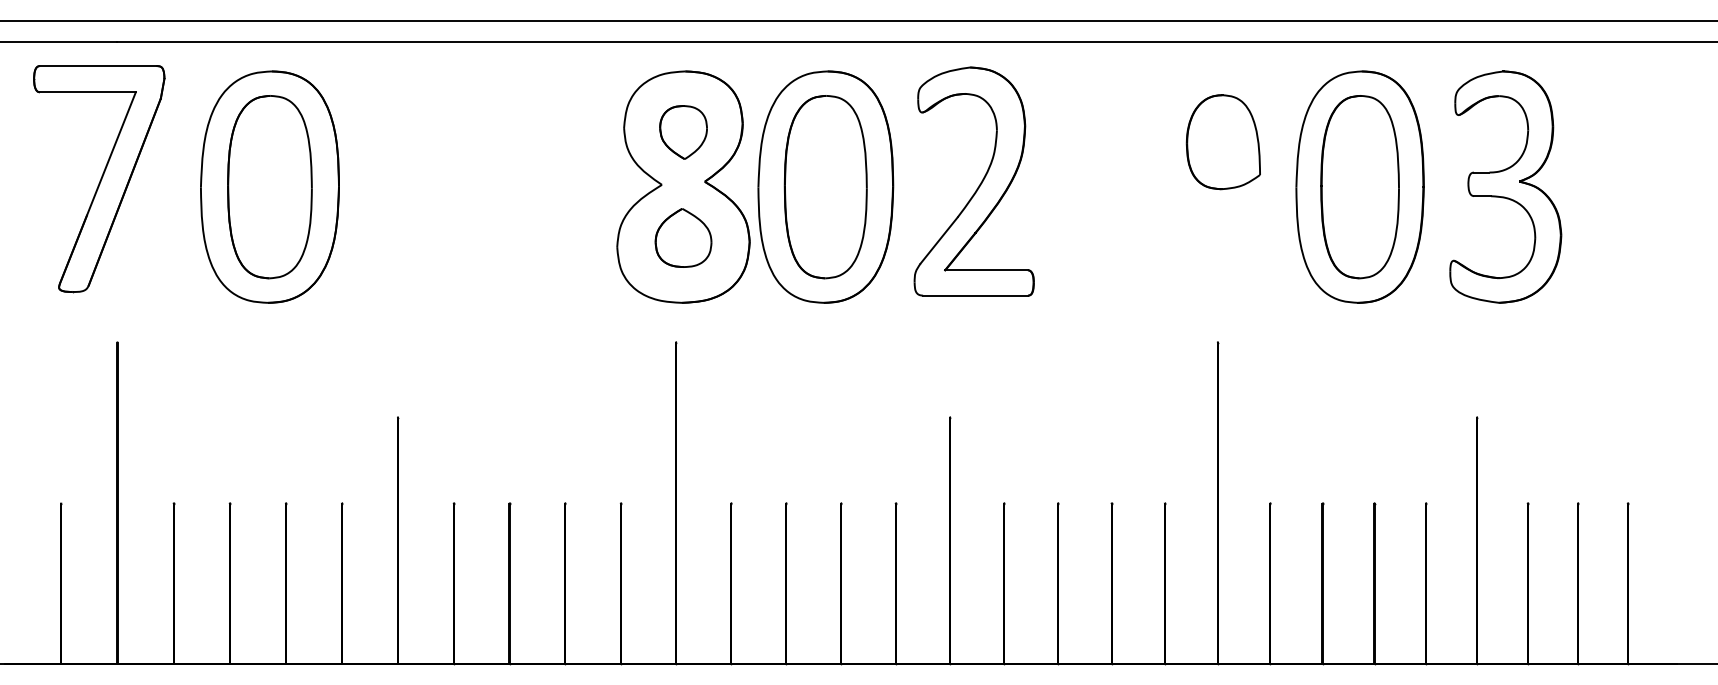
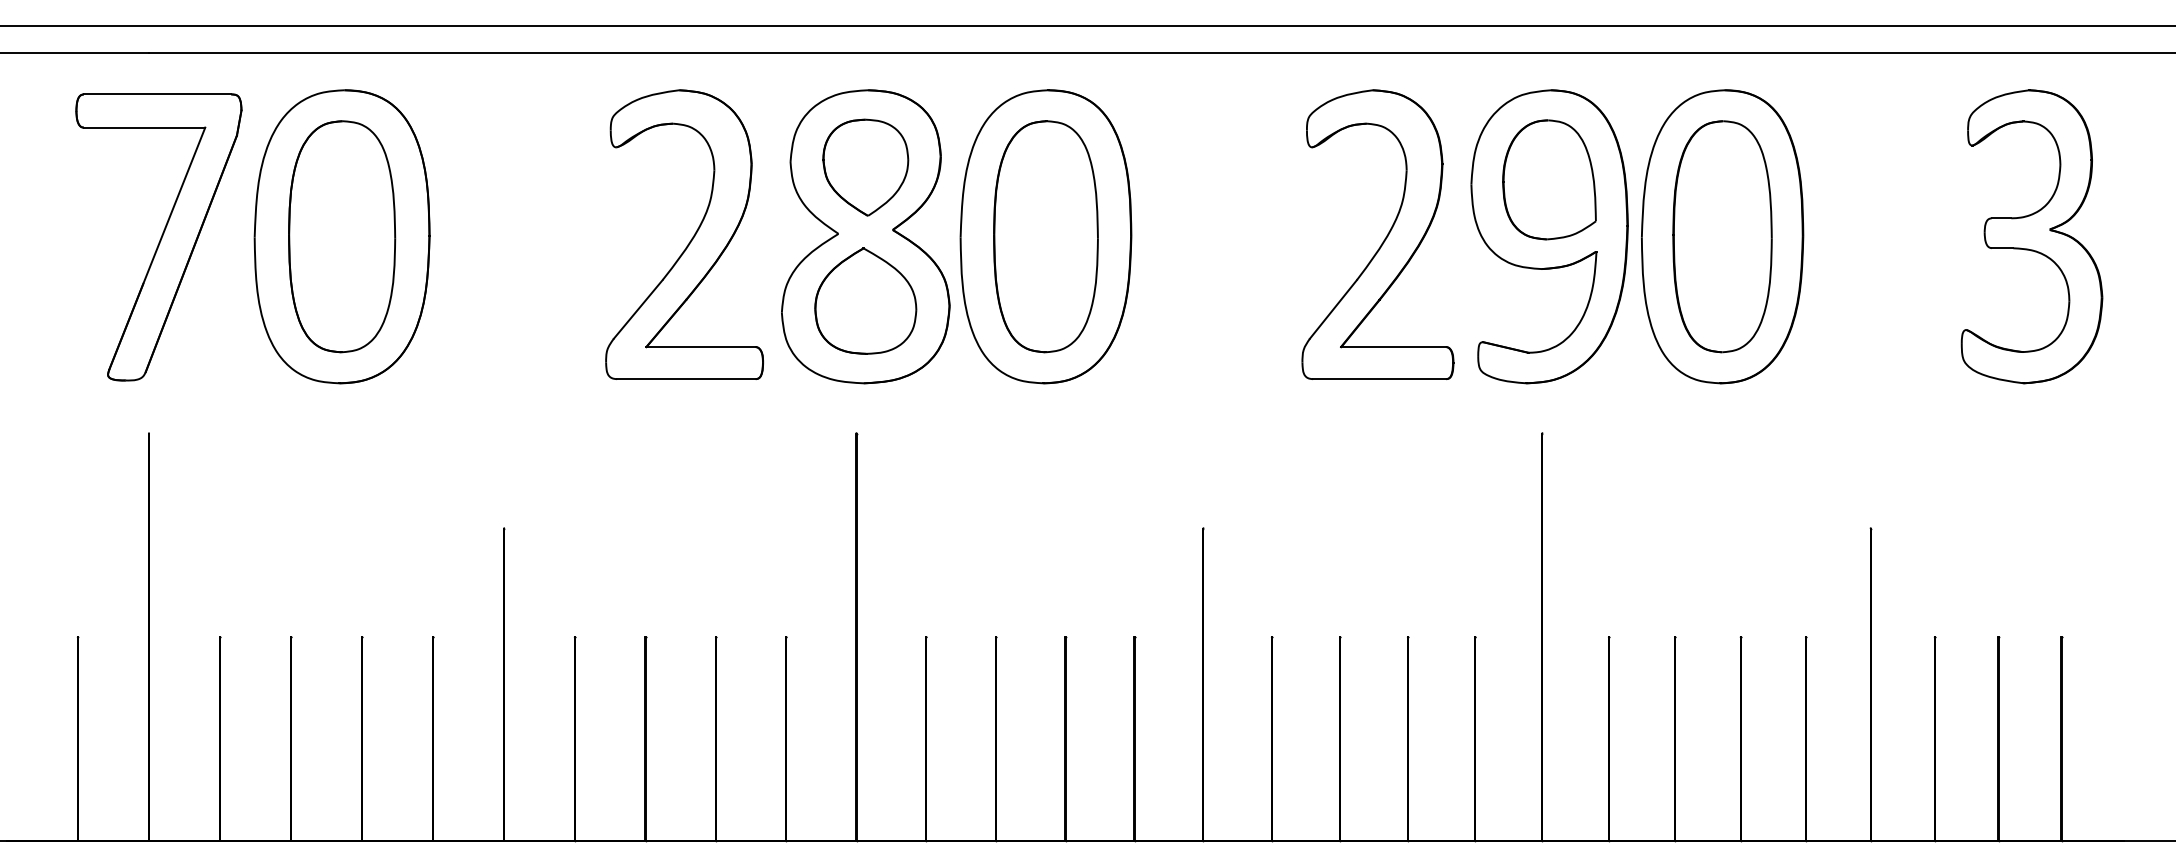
part: (683, 132) -> (865, 167), size x1.43
part: (98, 179) -> (158, 237), moved
part: (979, 184) -> (1384, 238), moved
part: (1223, 186) -> (1549, 236), added
part: (1505, 186) -> (2031, 236), moved
part: (545, 188) -> (691, 238), added
part: (683, 237) -> (865, 300), size x1.43

